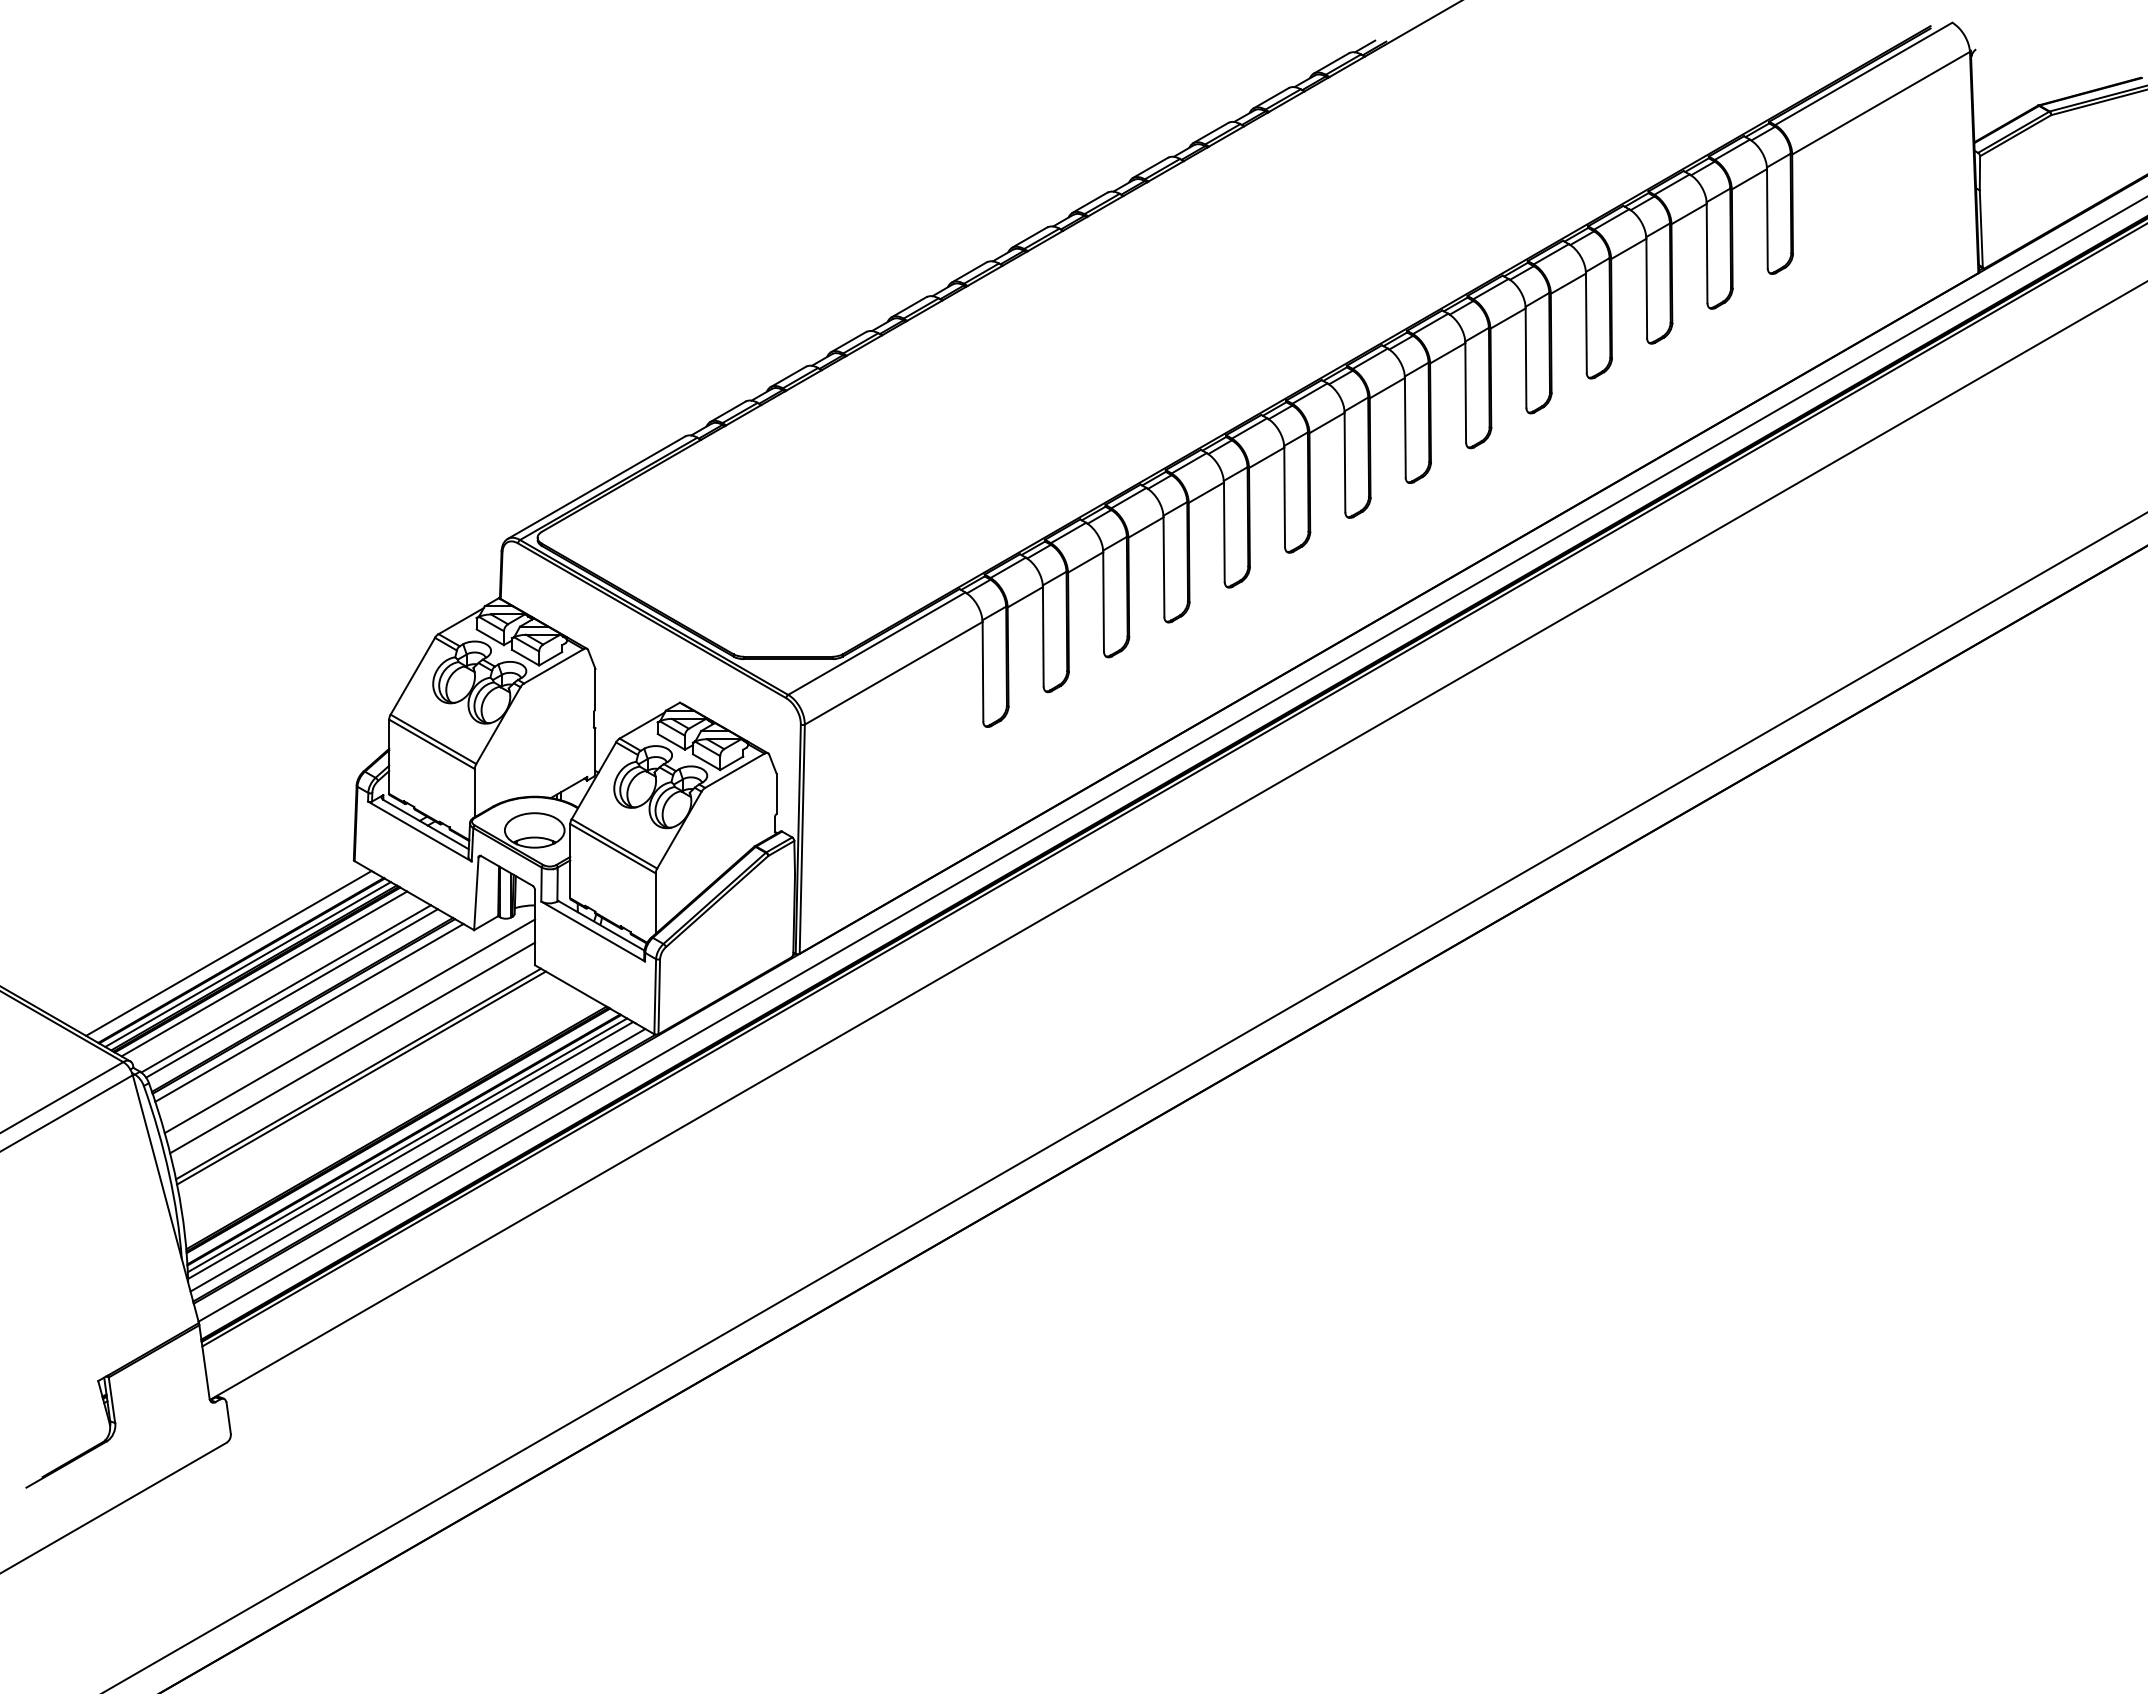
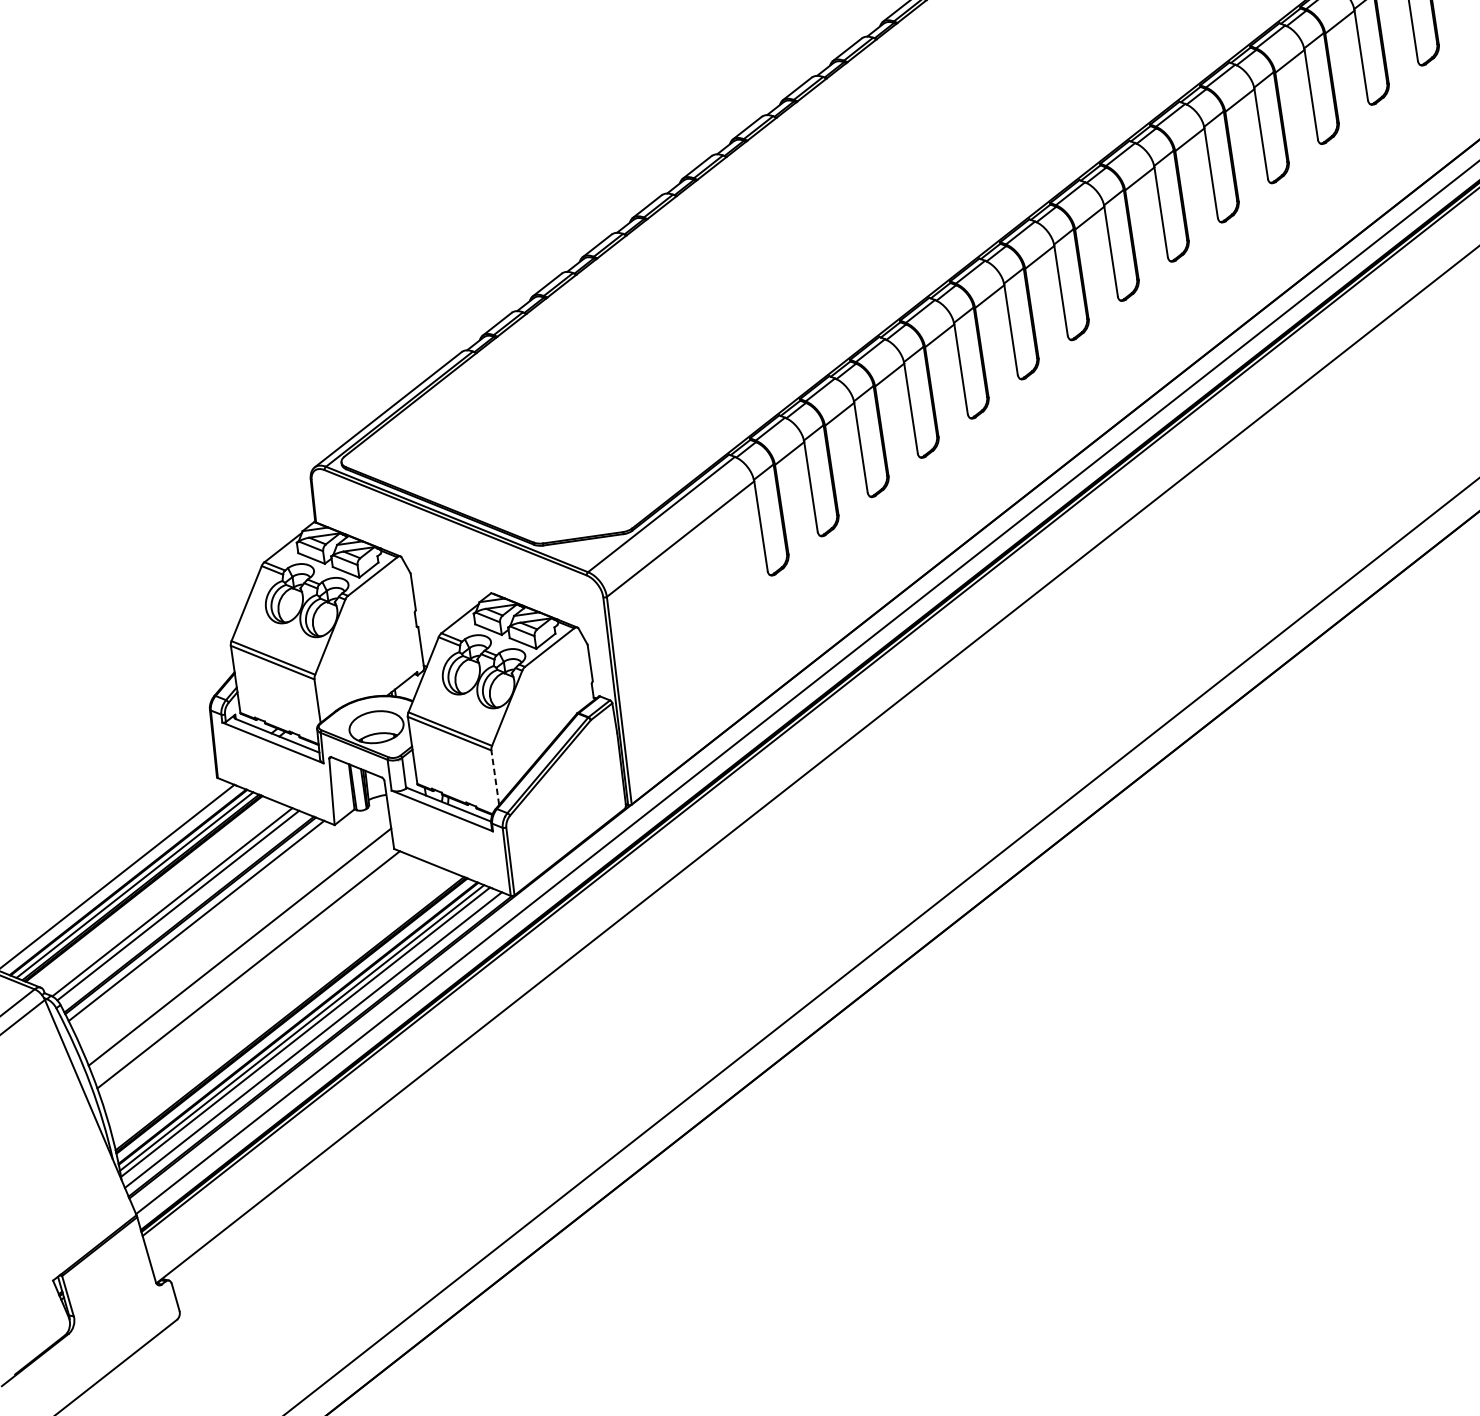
line: (655, 903) -> (495, 777), solid -> dashed
line: (264, 973) -> (150, 891), removed
line: (349, 1026) -> (234, 928), removed
line: (361, 1077) -> (251, 972), removed

